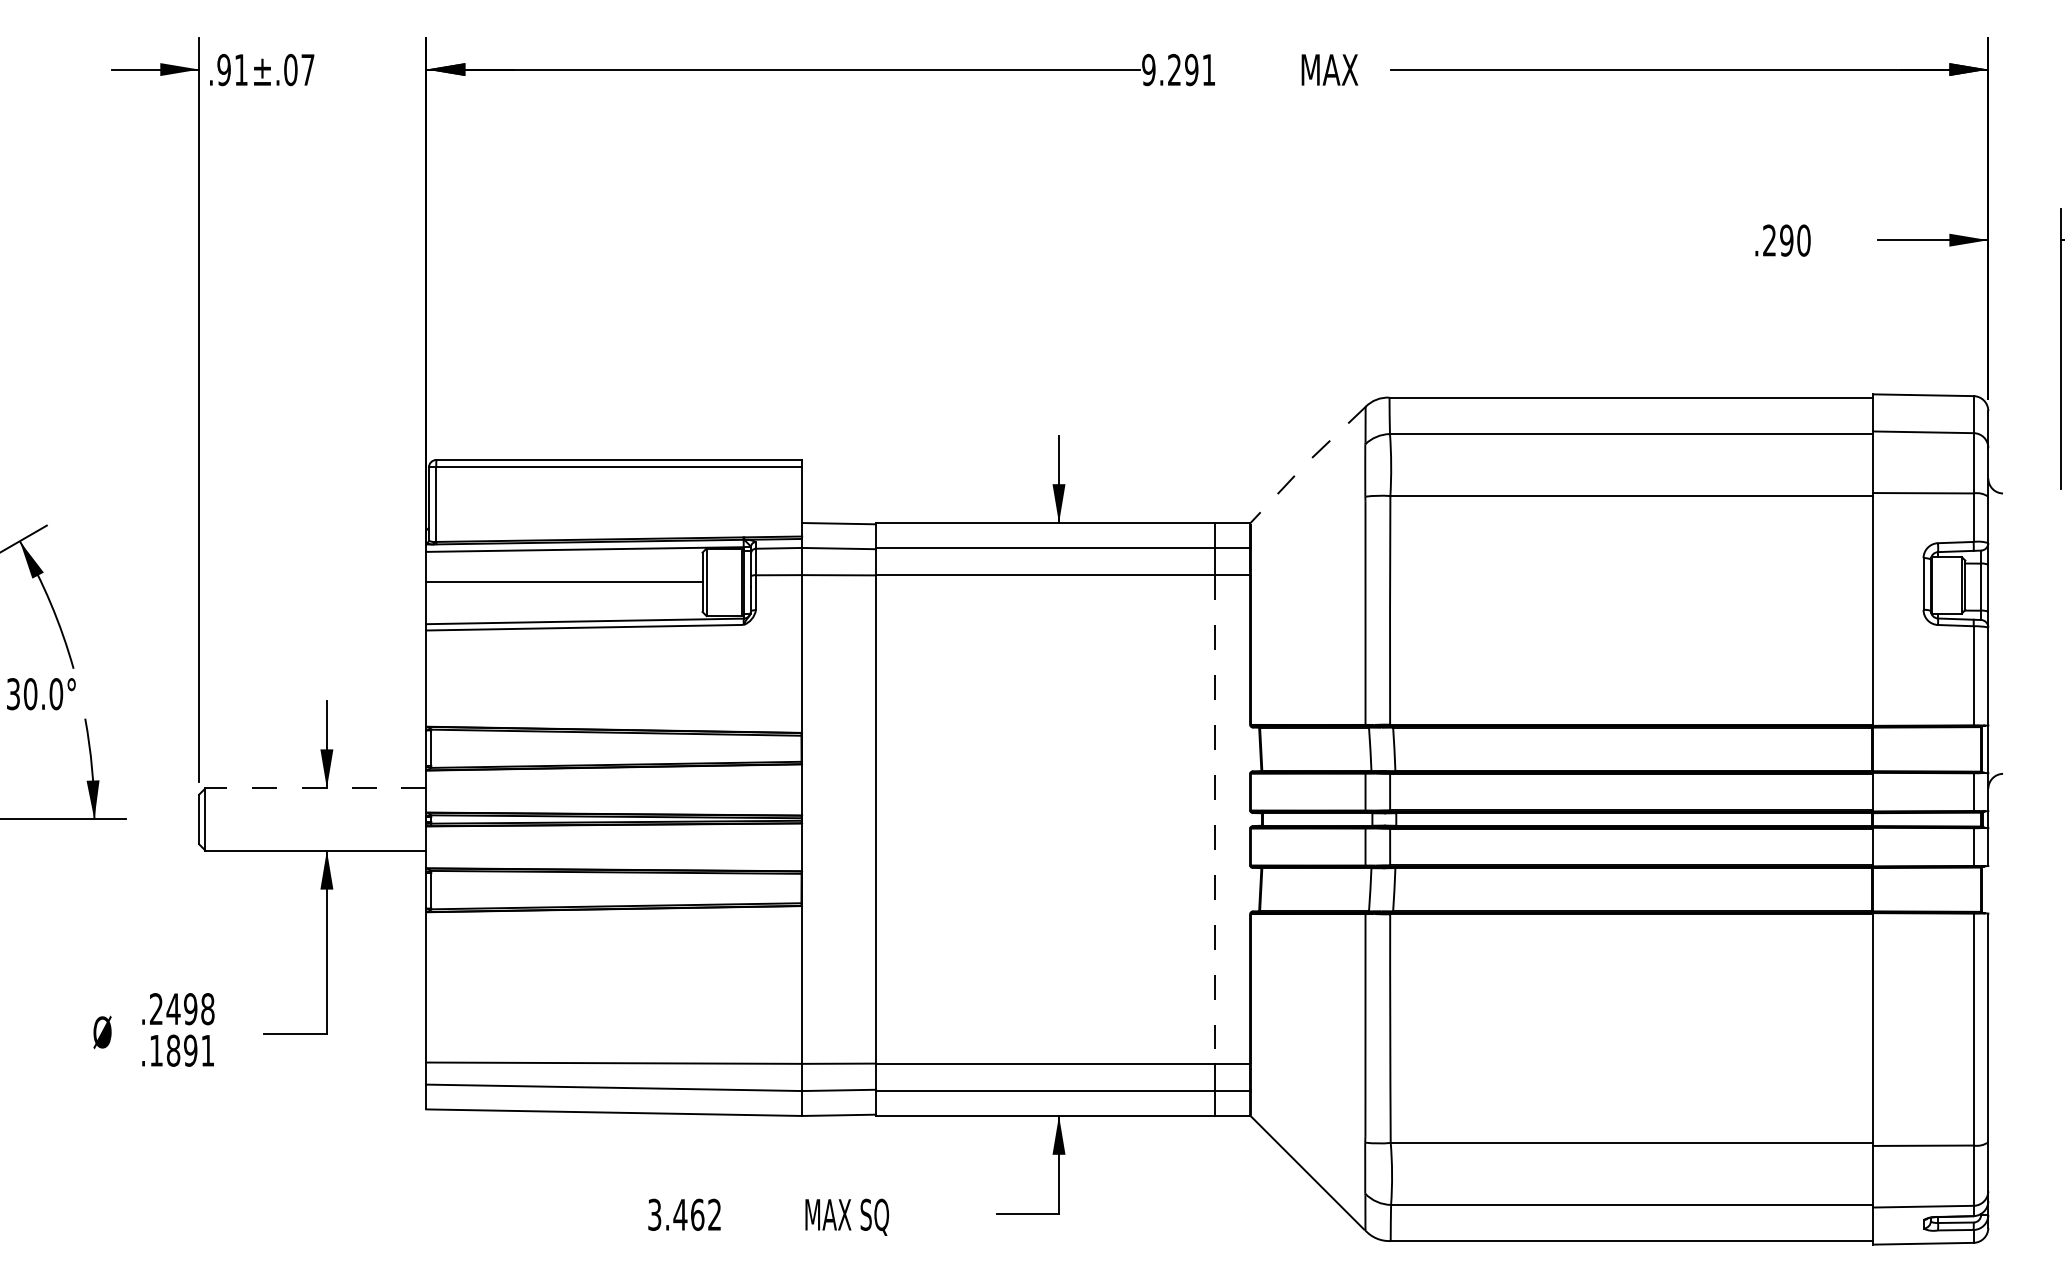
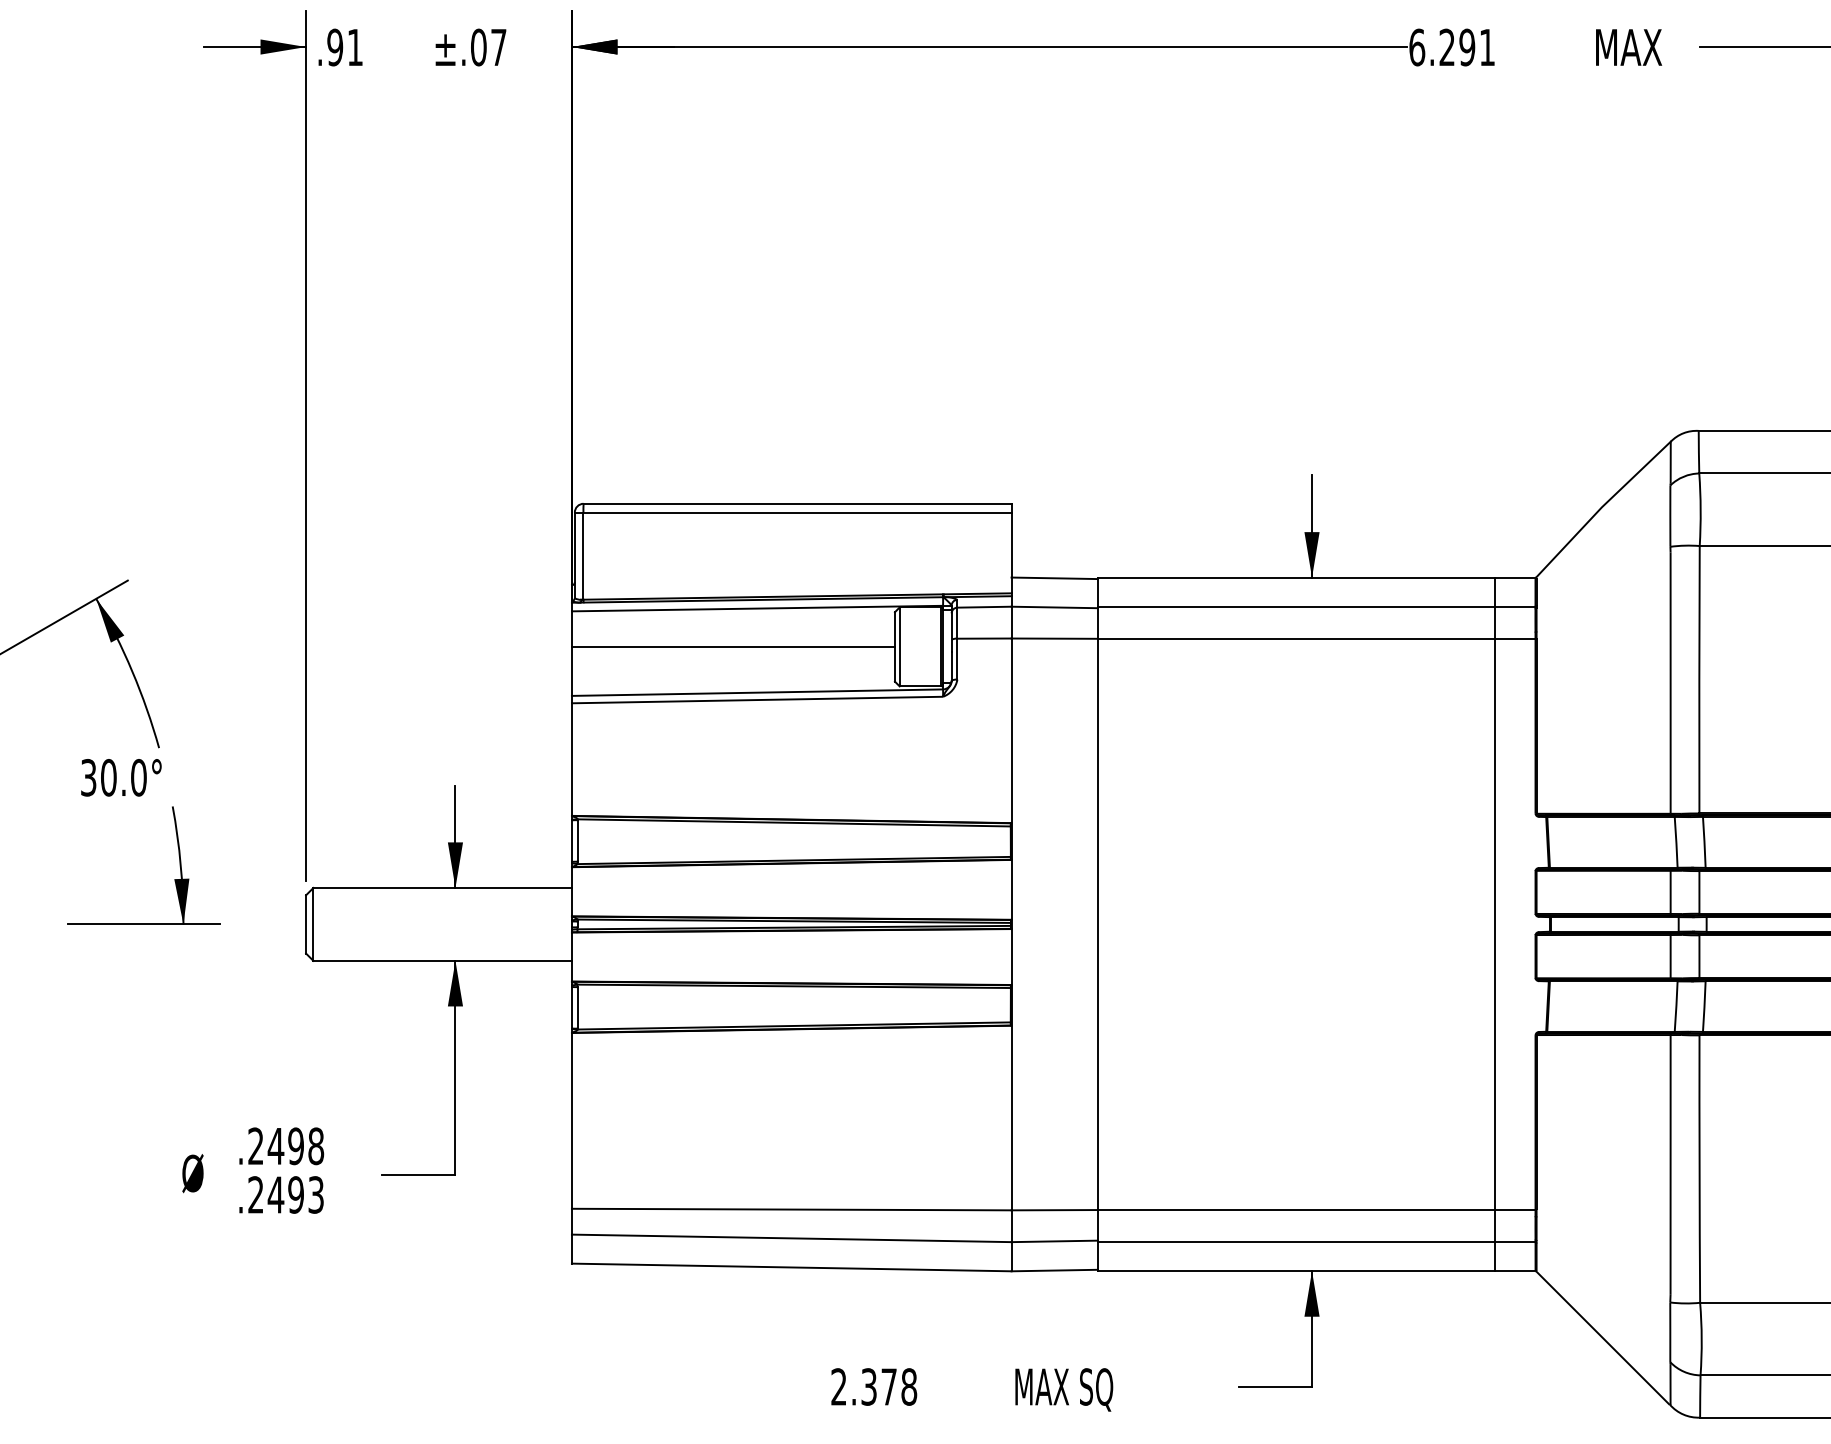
text: (284, 69) -> (471, 46), moved
text: (1148, 69) -> (1416, 46), 9.291 -> 6.291
line: (1306, 462) -> (1601, 506), dashed -> solid
line: (315, 788) -> (442, 888), dashed -> solid
line: (1215, 819) -> (1495, 924), dashed -> solid
text: (181, 1050) -> (285, 1194), .1891 -> .2493
text: (684, 1214) -> (873, 1386), 3.462 -> 2.378

